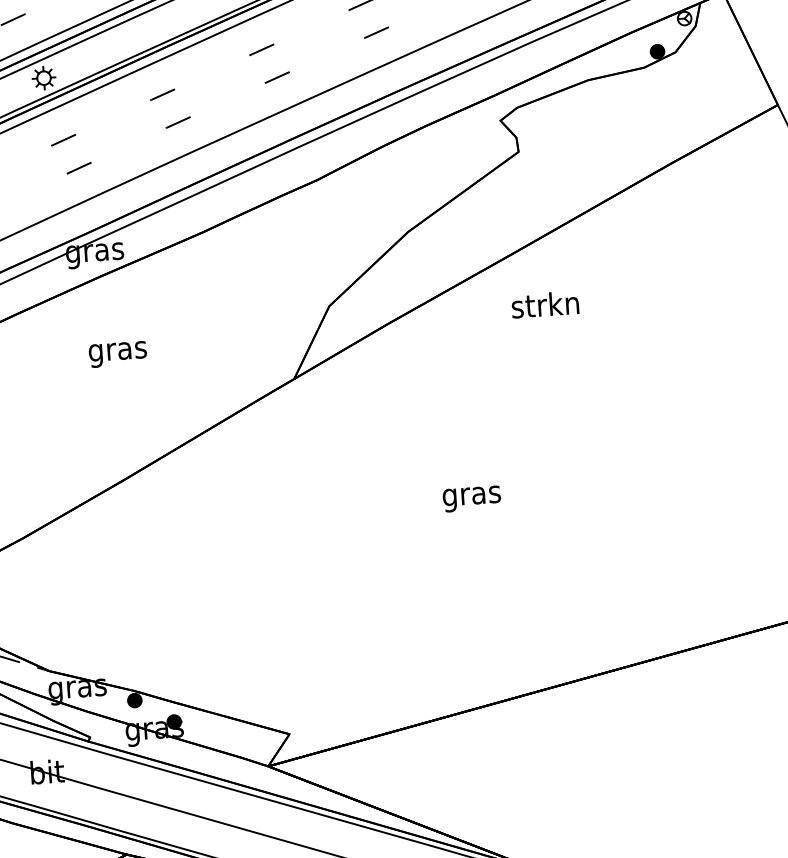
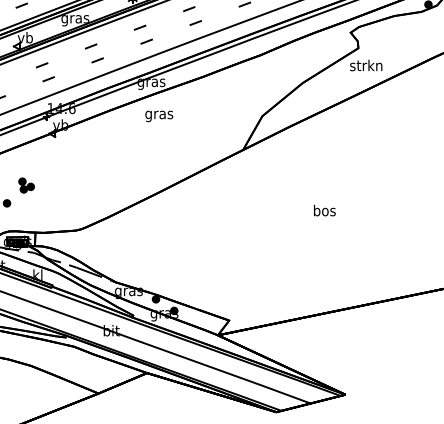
text: (545, 304) -> (366, 65), moved
text: (118, 354) -> (159, 116), moved
text: (471, 494) -> (324, 211), gras -> bos

